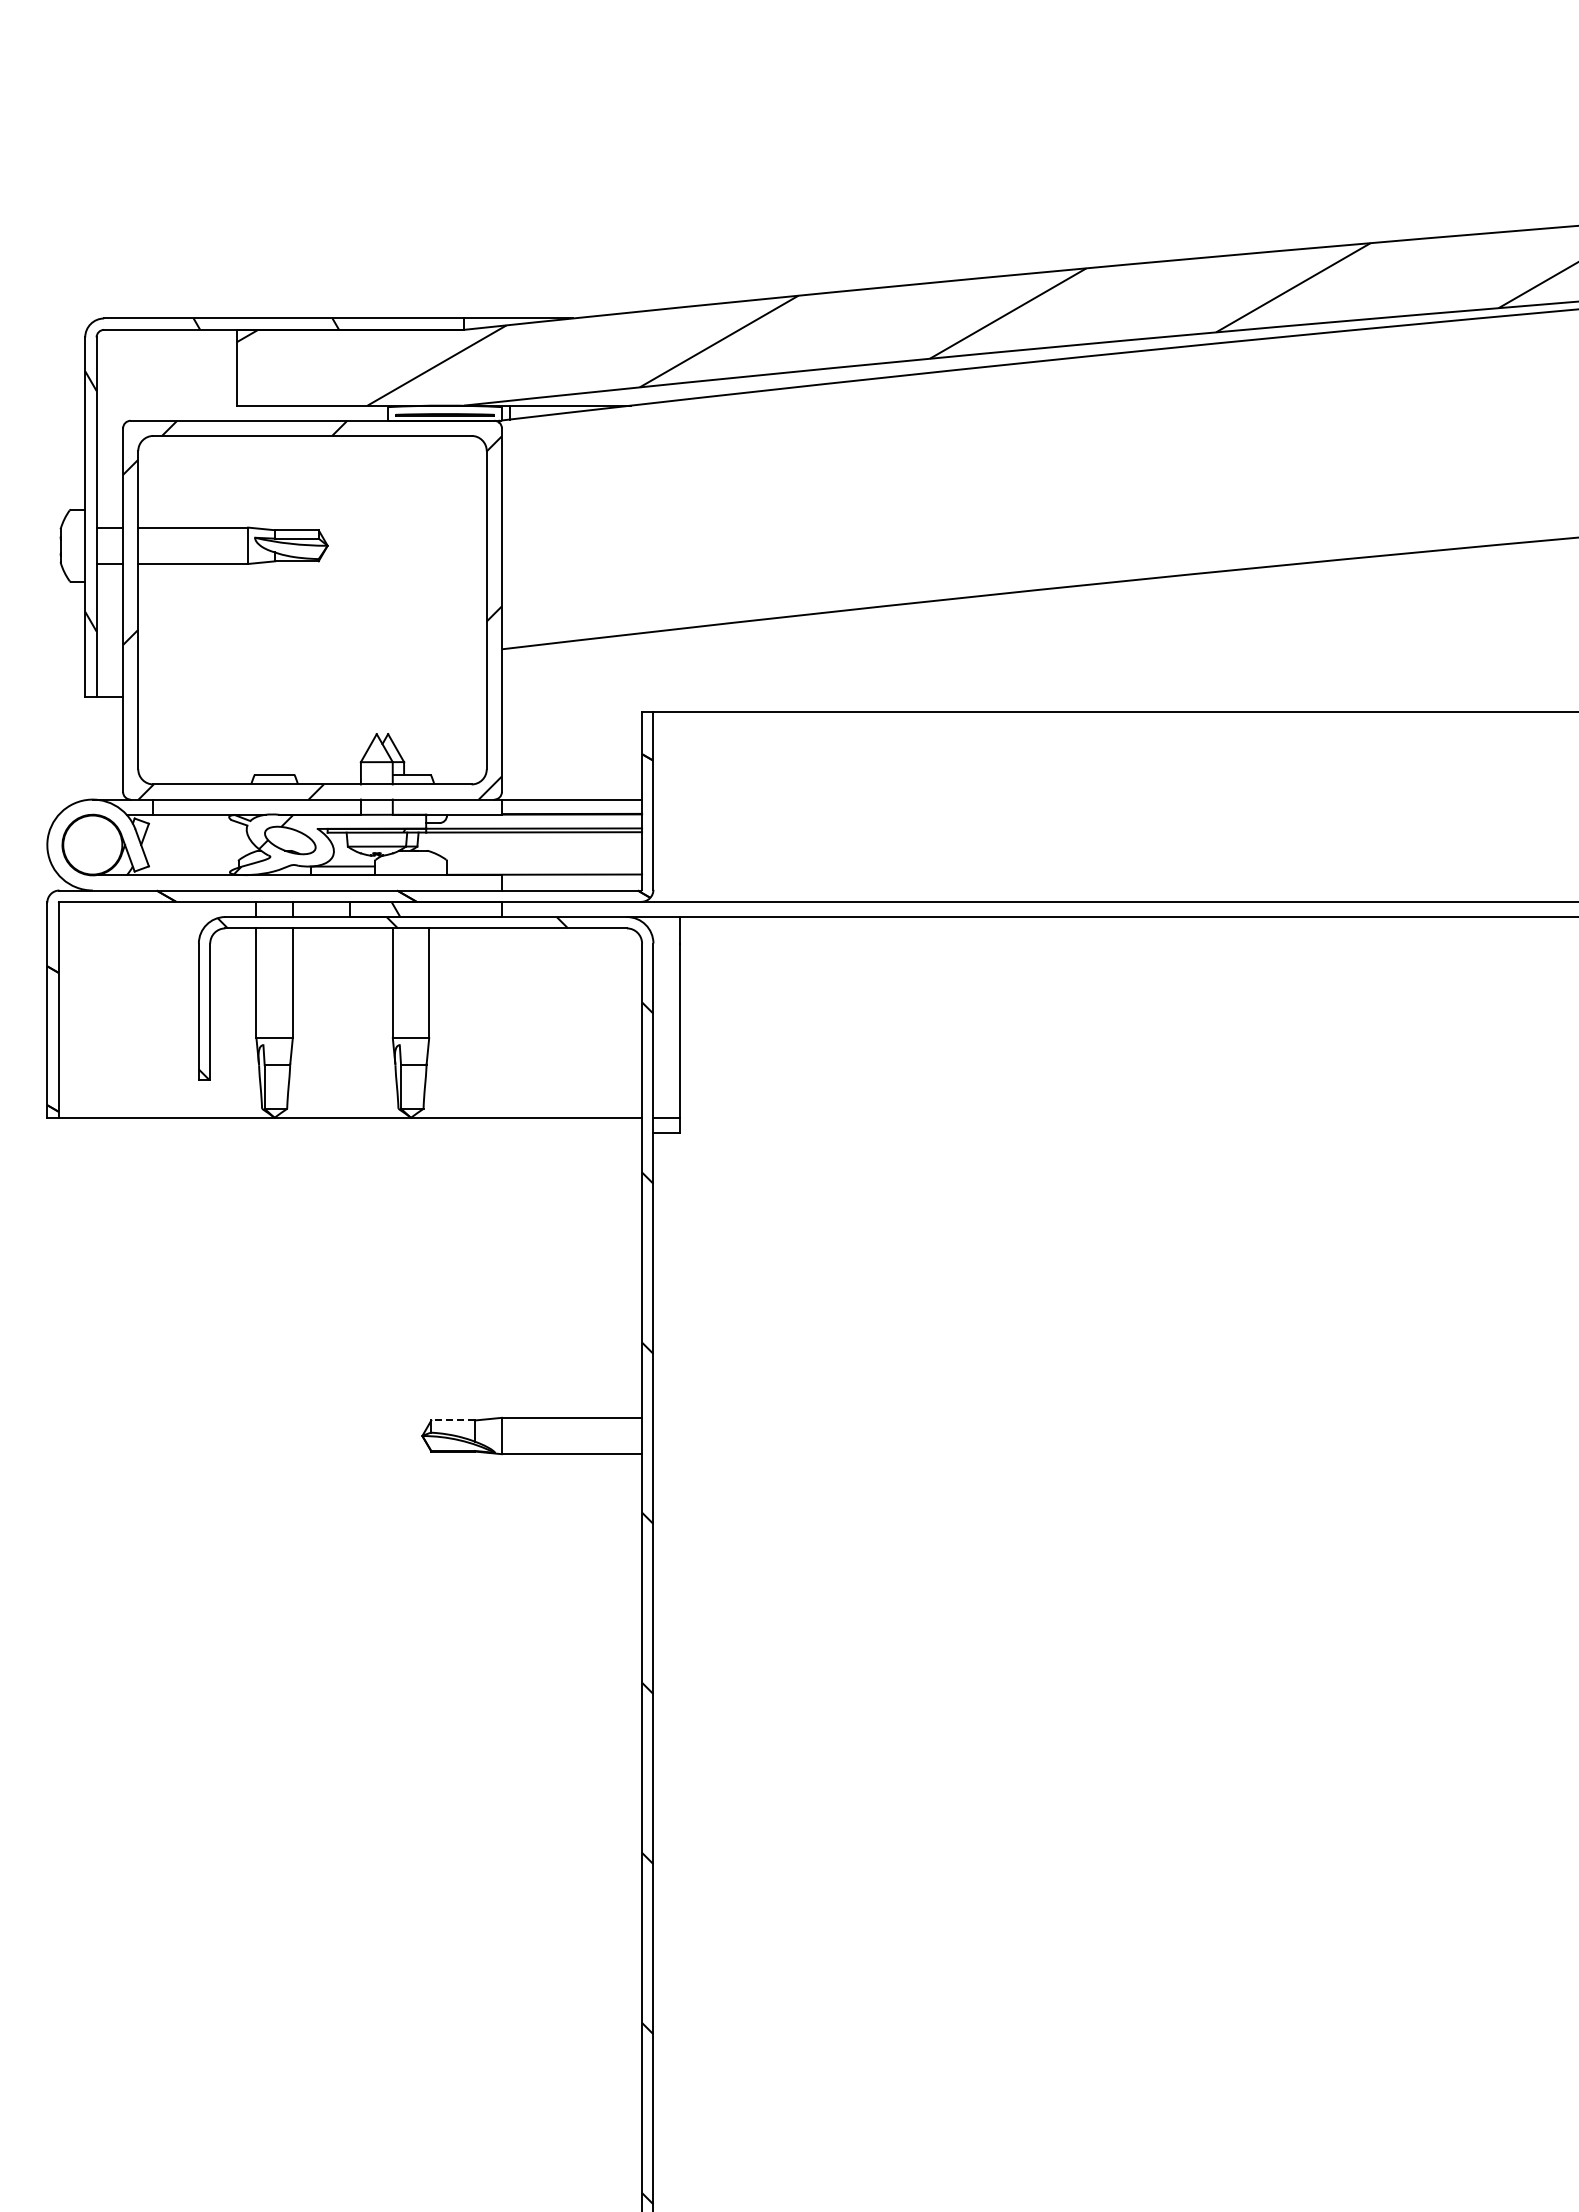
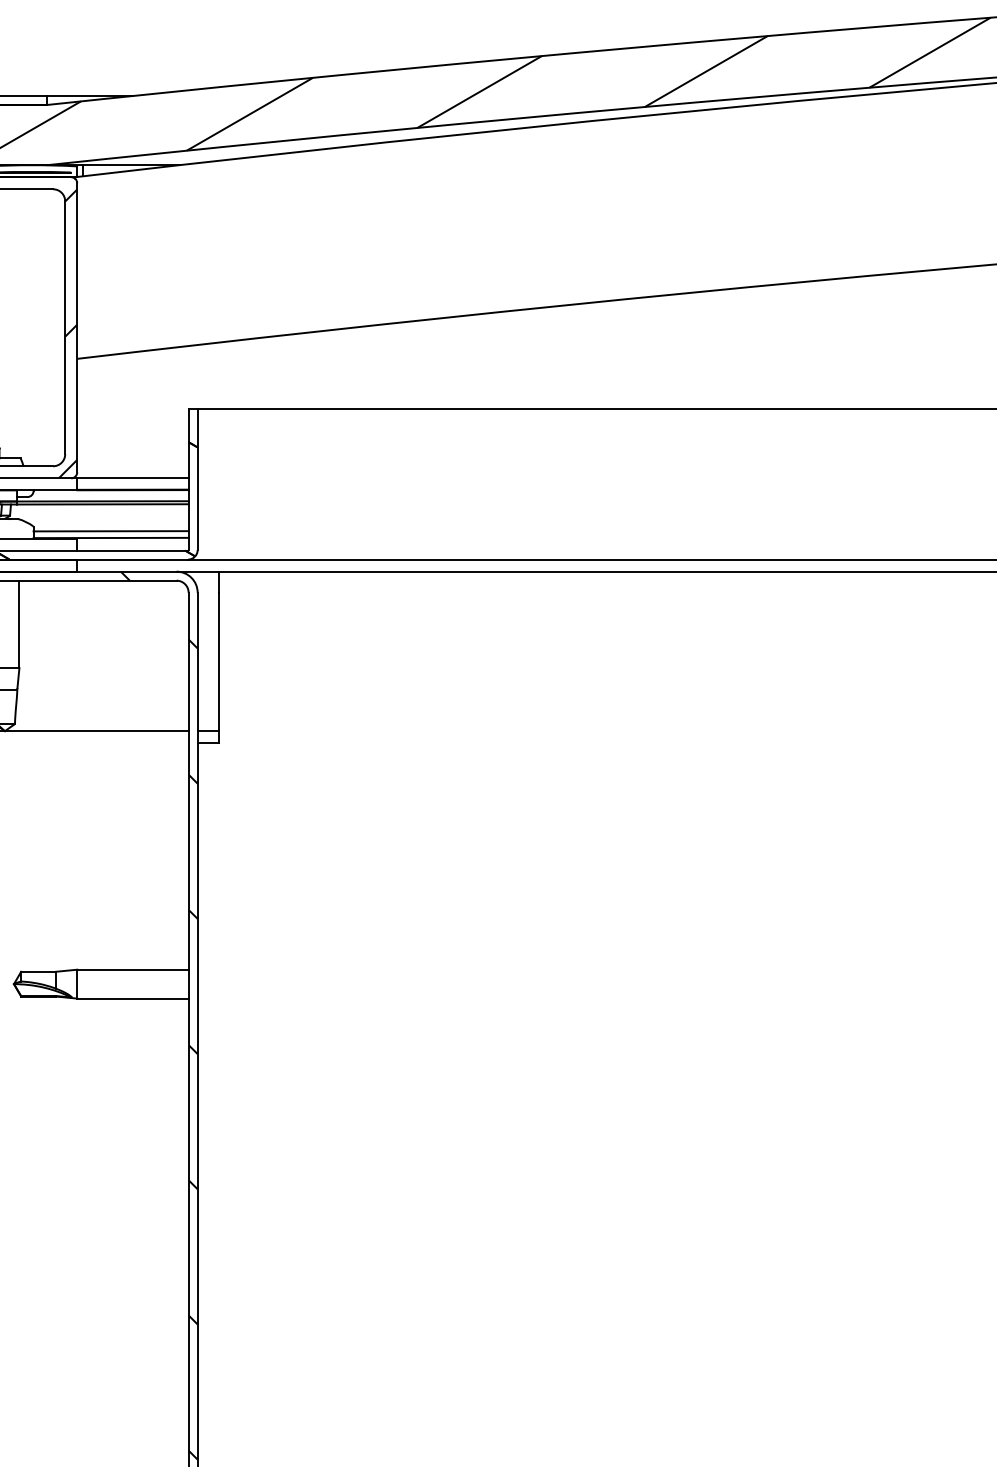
line: (544, 866) -> (111, 531), added
line: (453, 1420) -> (38, 971), dashed -> solid

